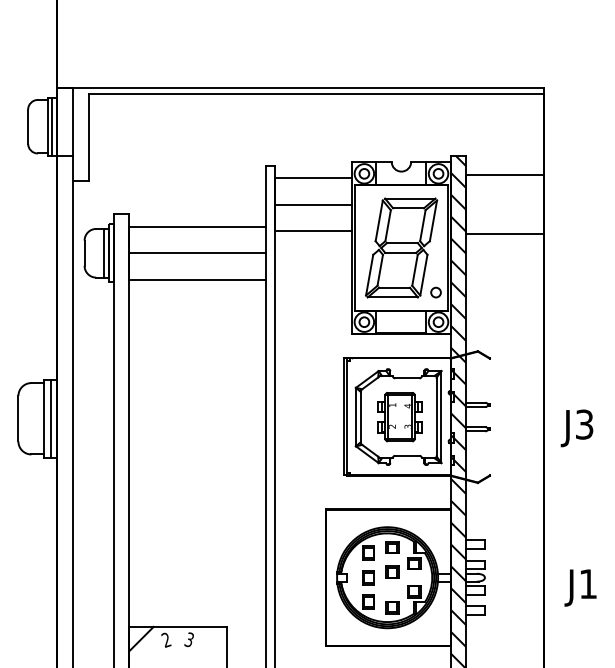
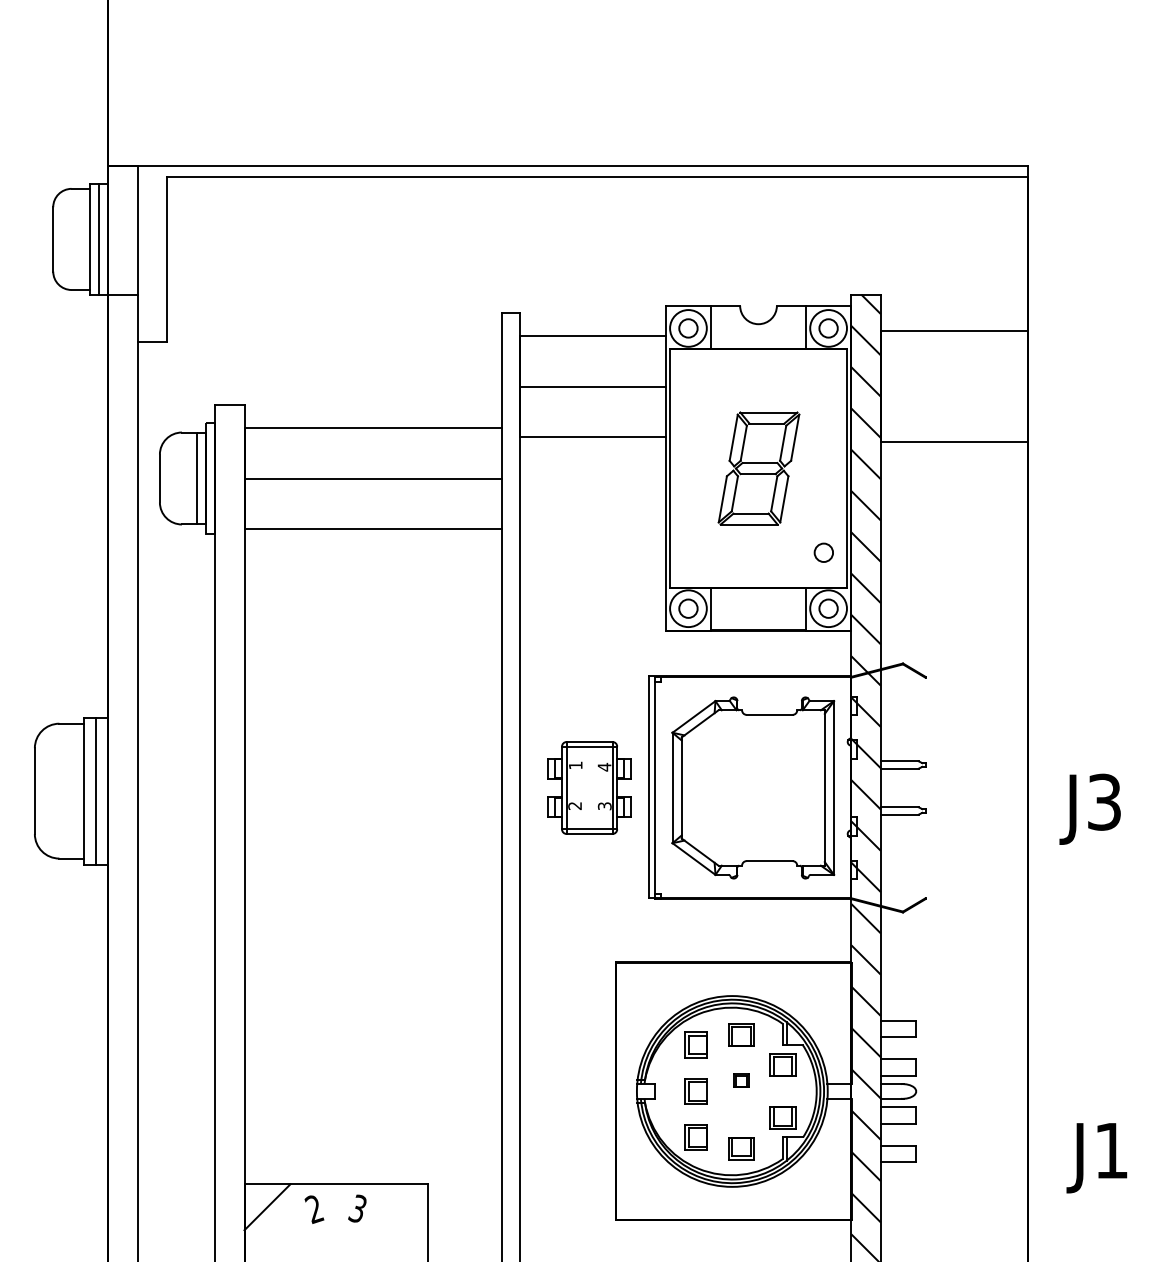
part: (401, 247) -> (758, 467), size x0.6
part: (399, 417) -> (588, 788), moved
part: (392, 571) -> (741, 1079), size x0.6
text: (580, 587) -> (1096, 1157), moved

